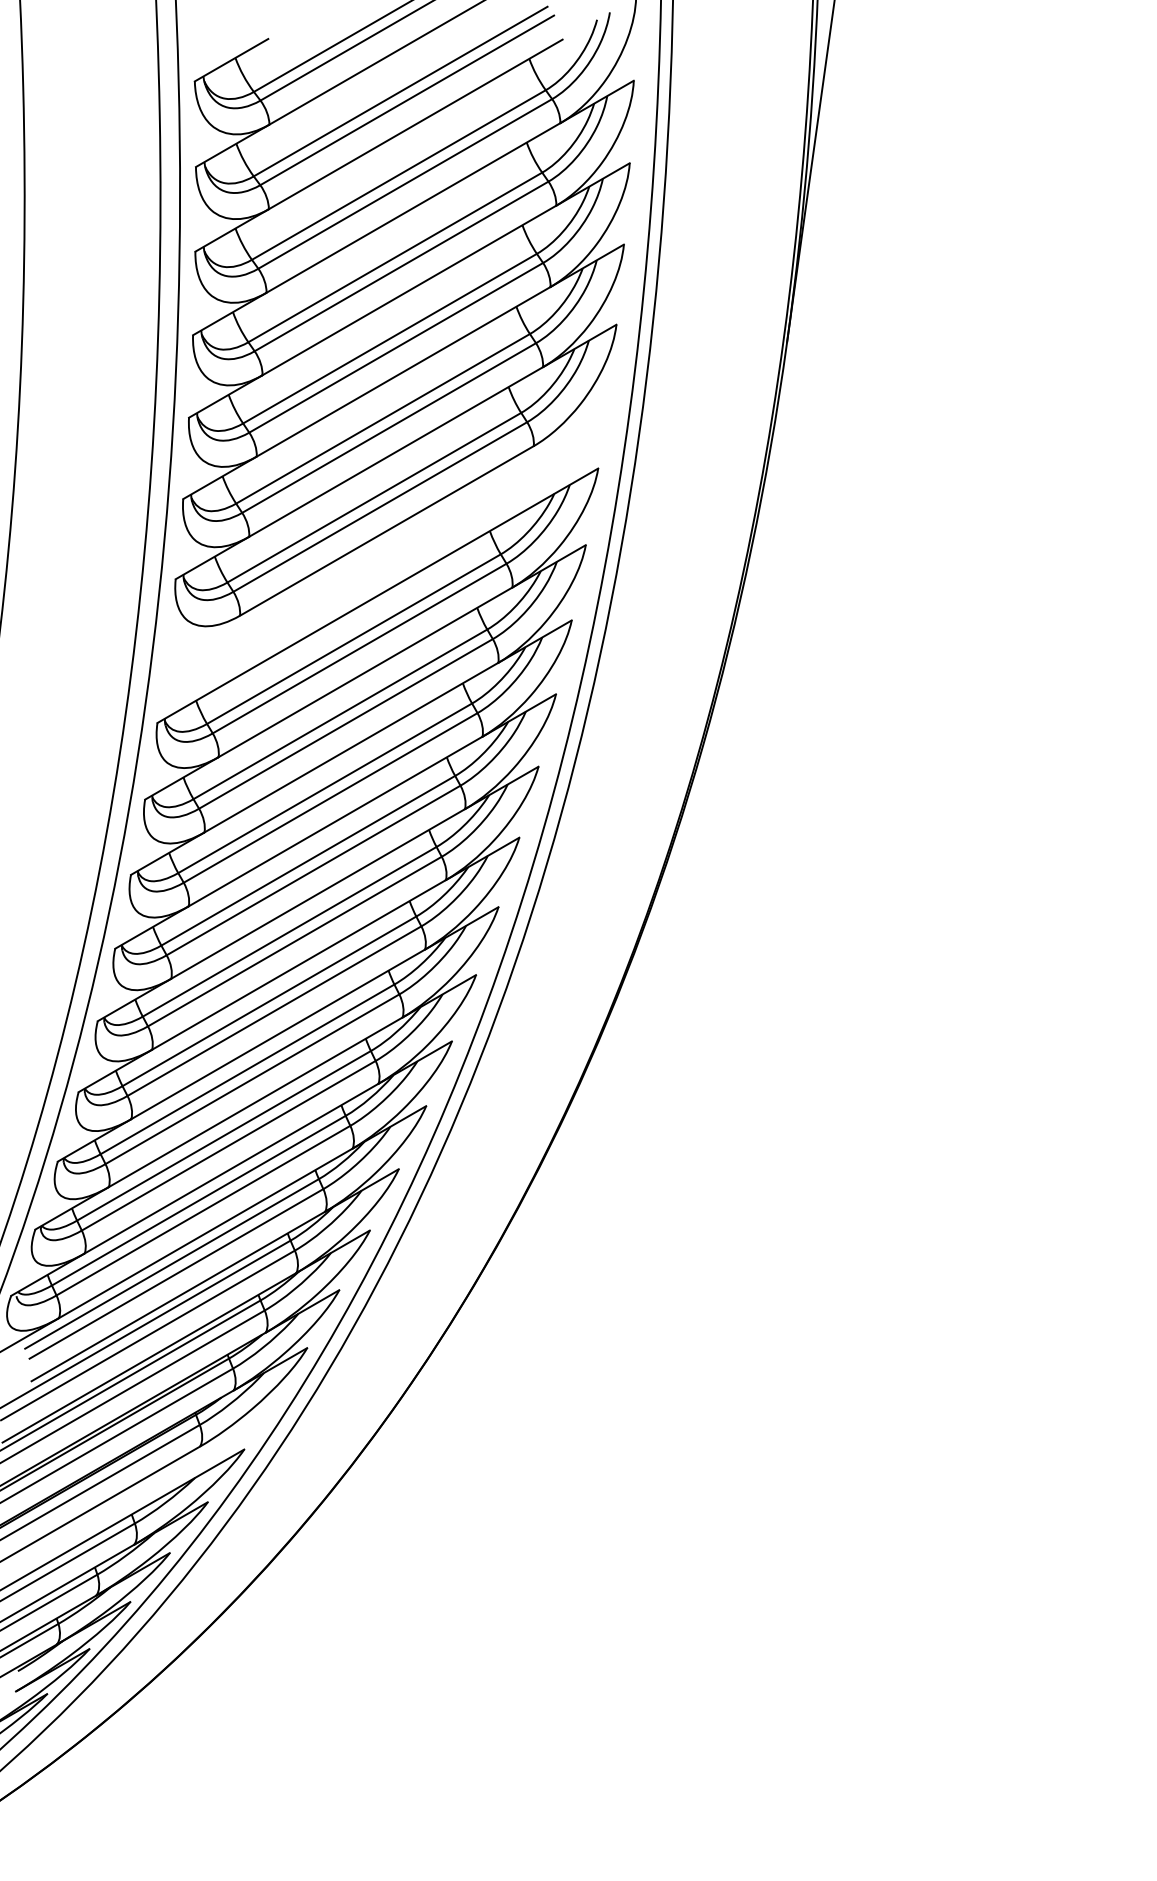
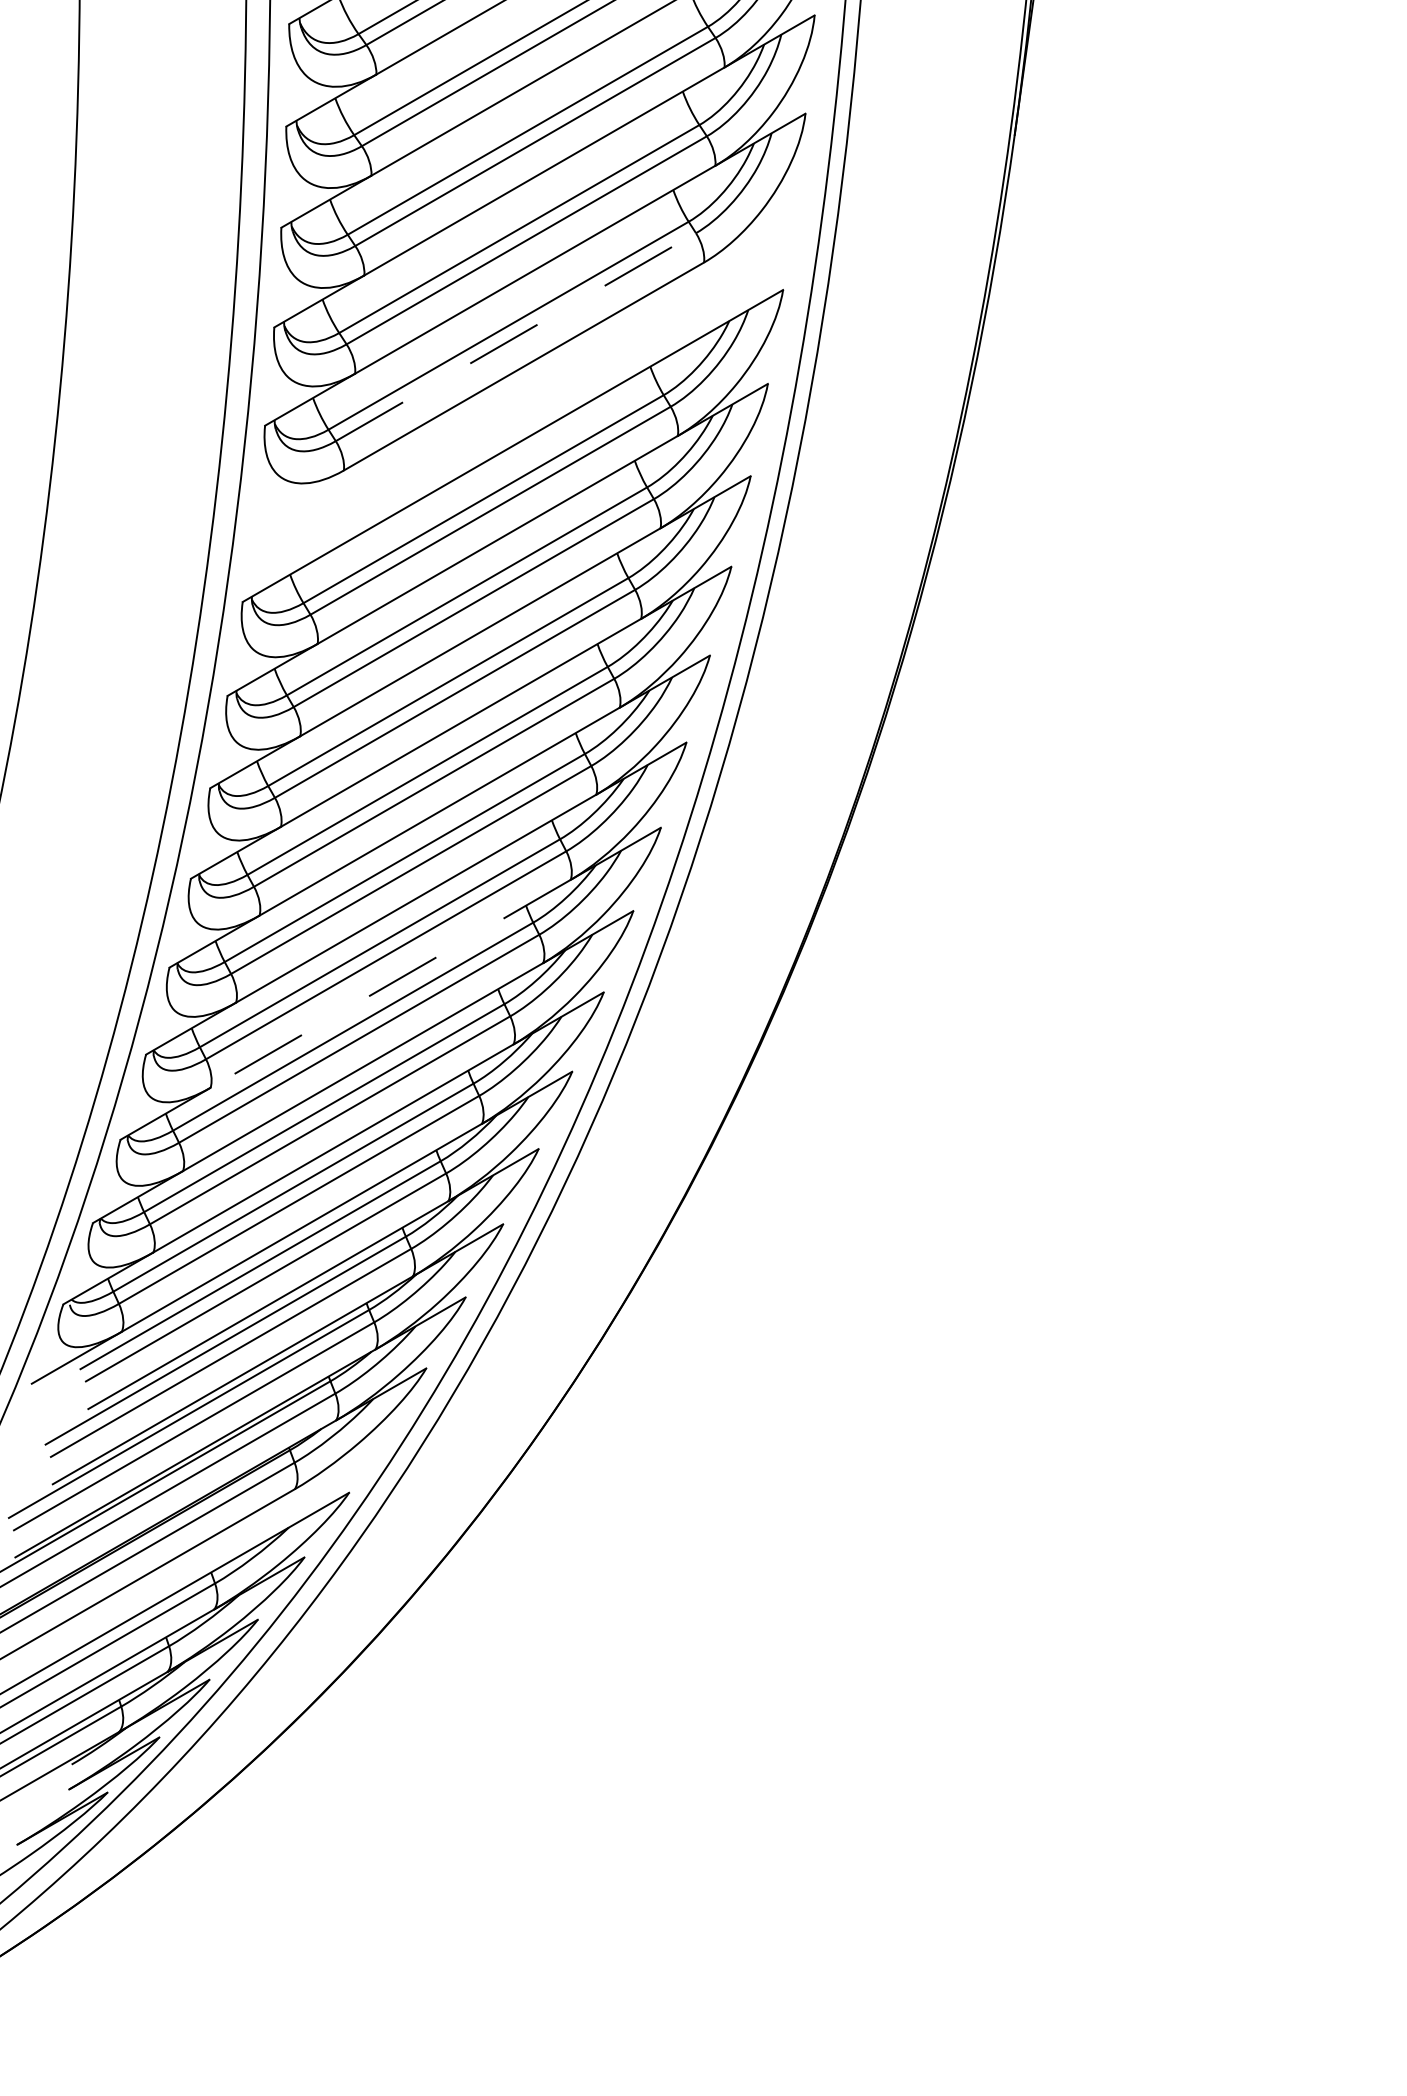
line: (380, 507) -> (516, 337), solid -> dashed
line: (278, 1034) -> (391, 983), solid -> dashed

